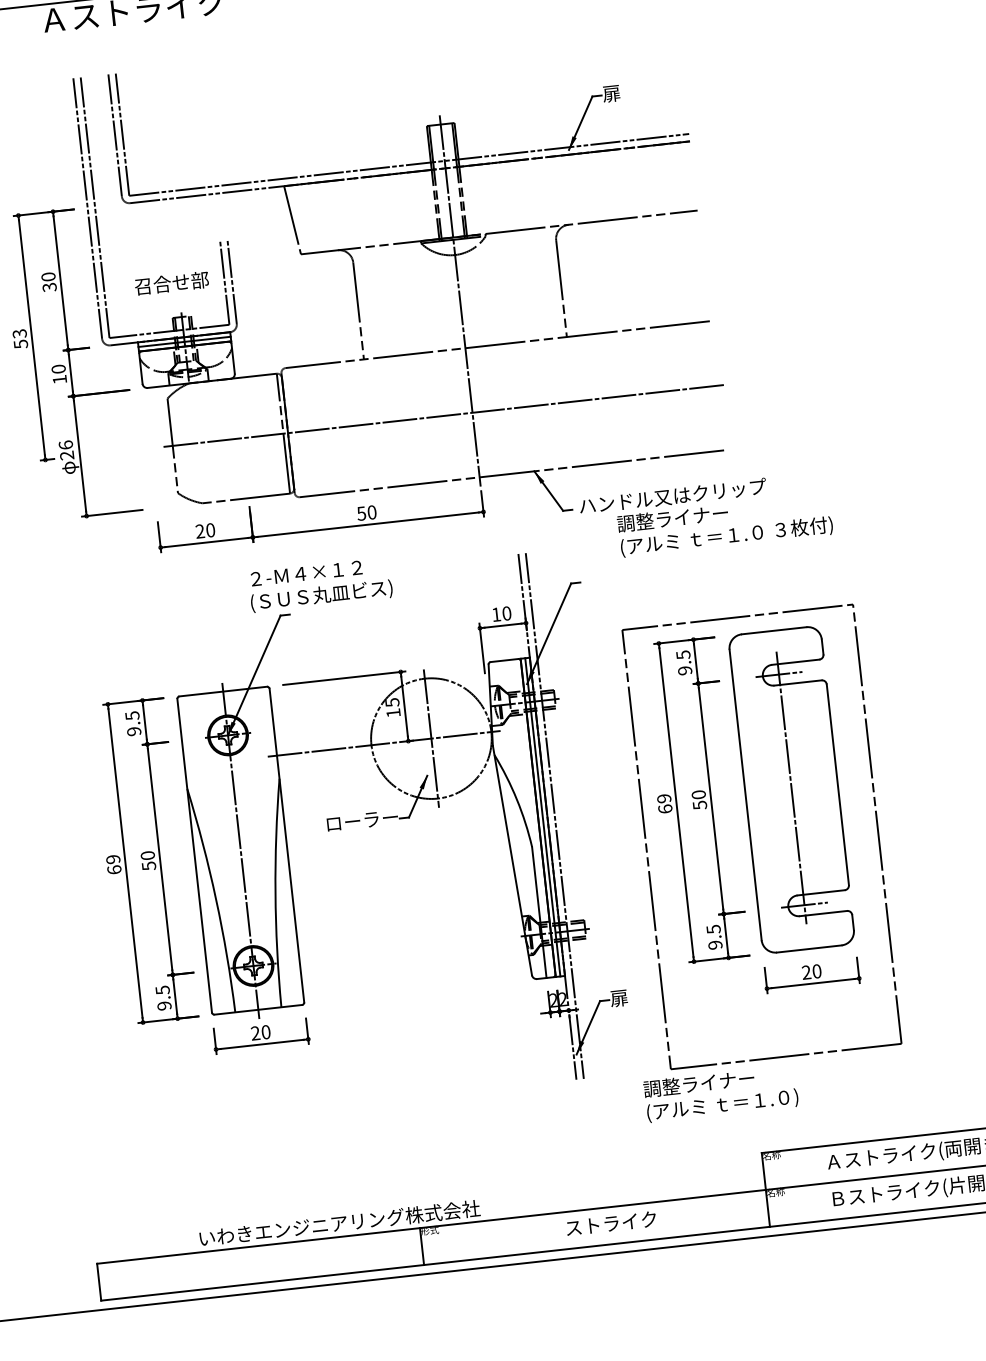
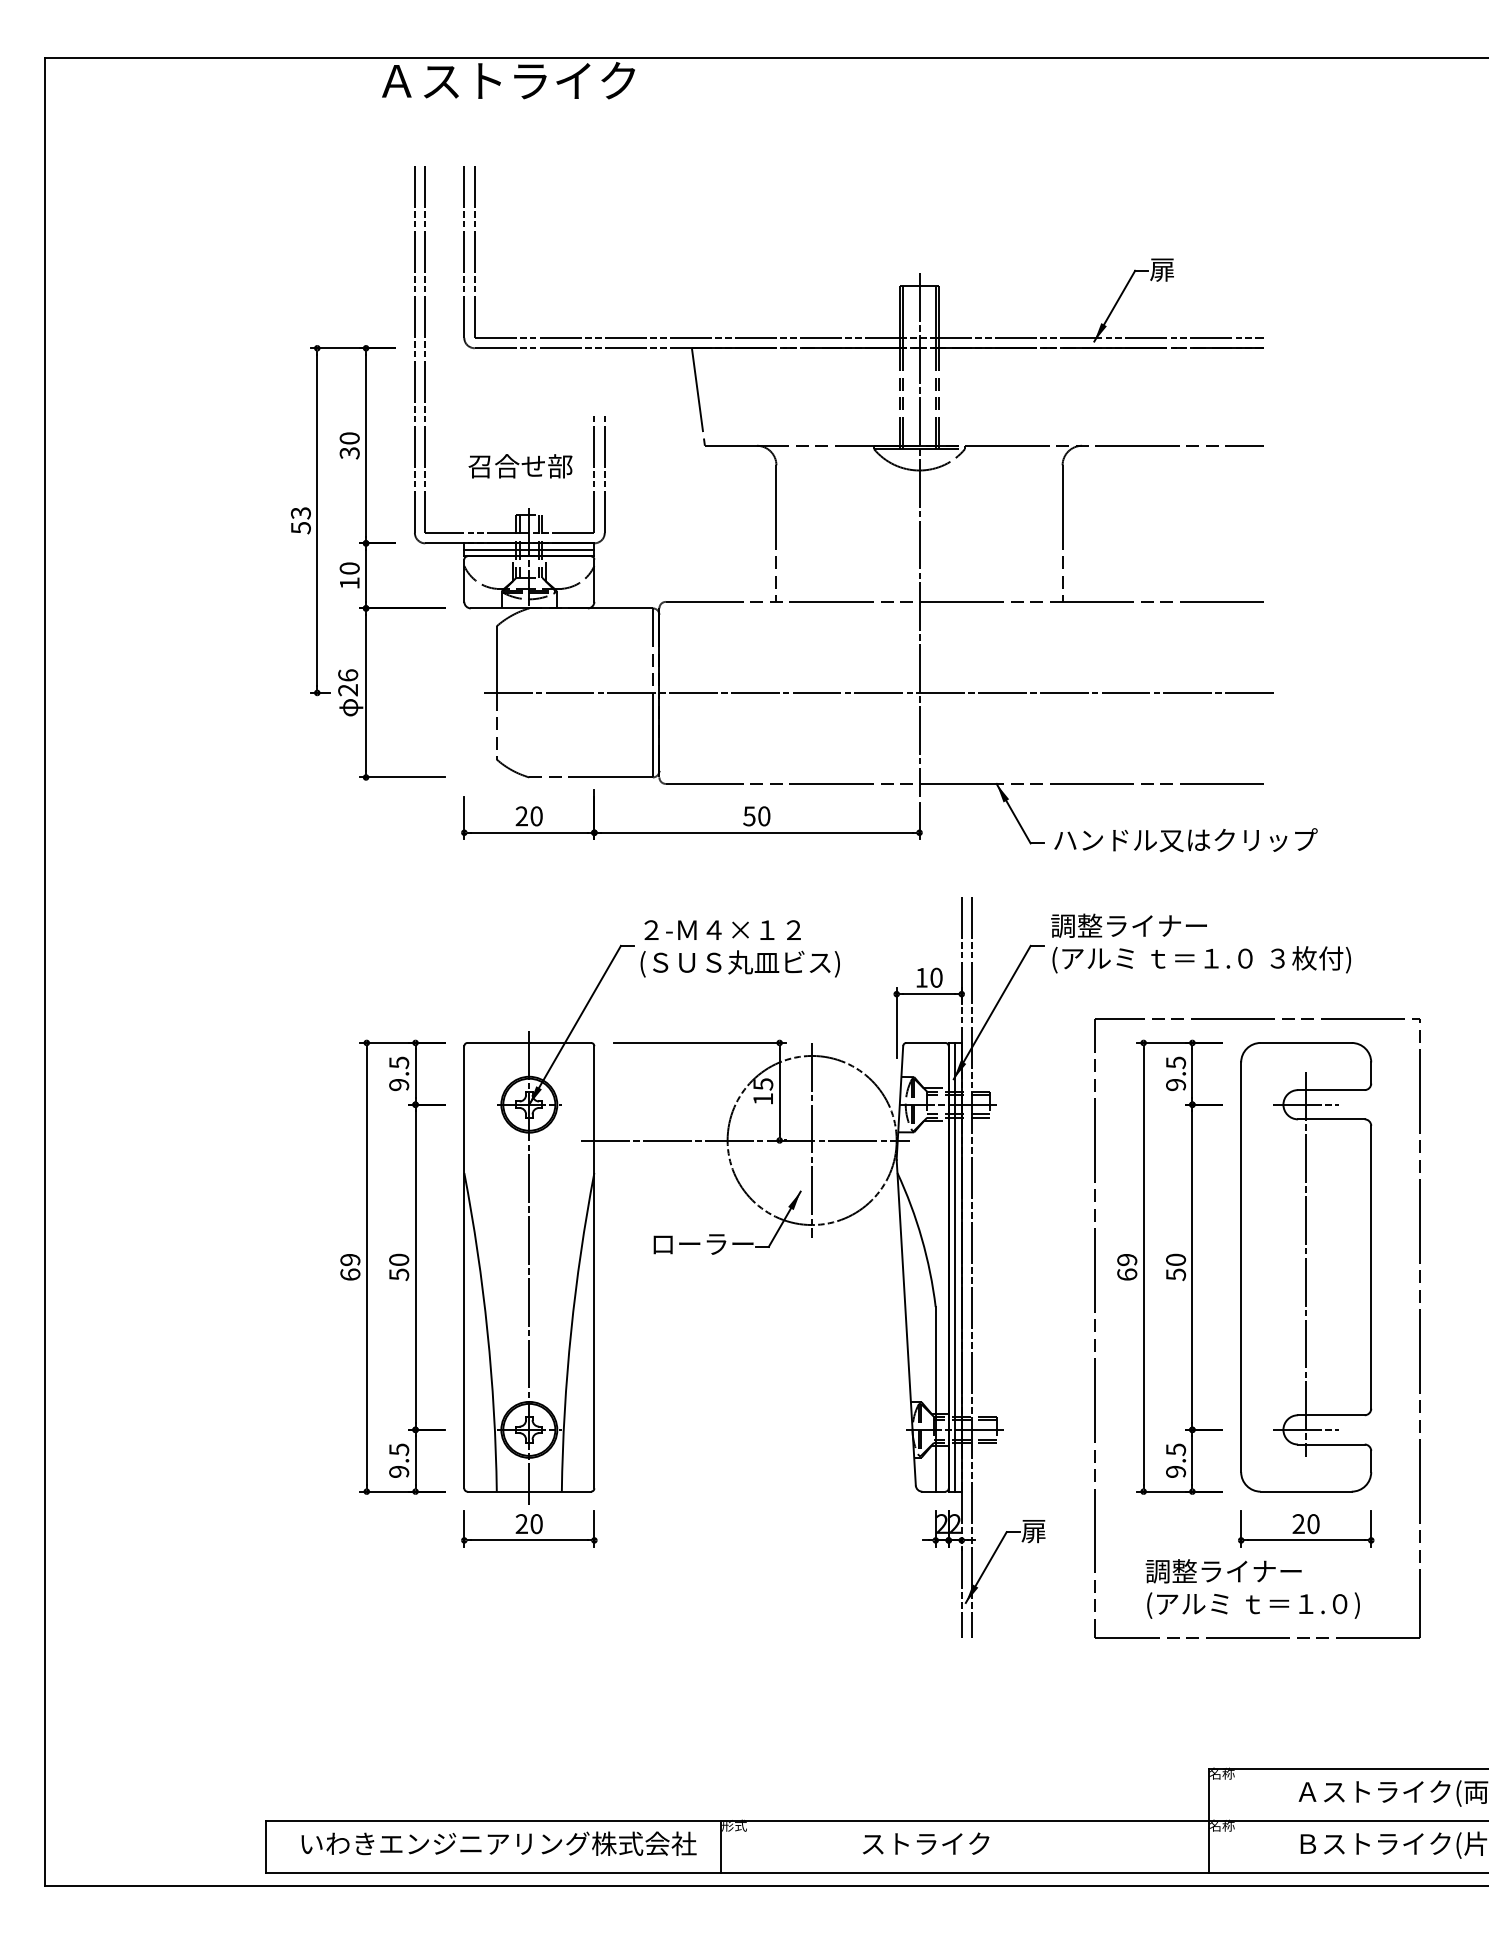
text: (724, 525) -> (1200, 943), moved
text: (319, 585) -> (739, 948), moved
text: (720, 1093) -> (1252, 1588), moved
text: (339, 1223) -> (498, 1843), moved
text: (610, 1223) -> (925, 1843), moved

